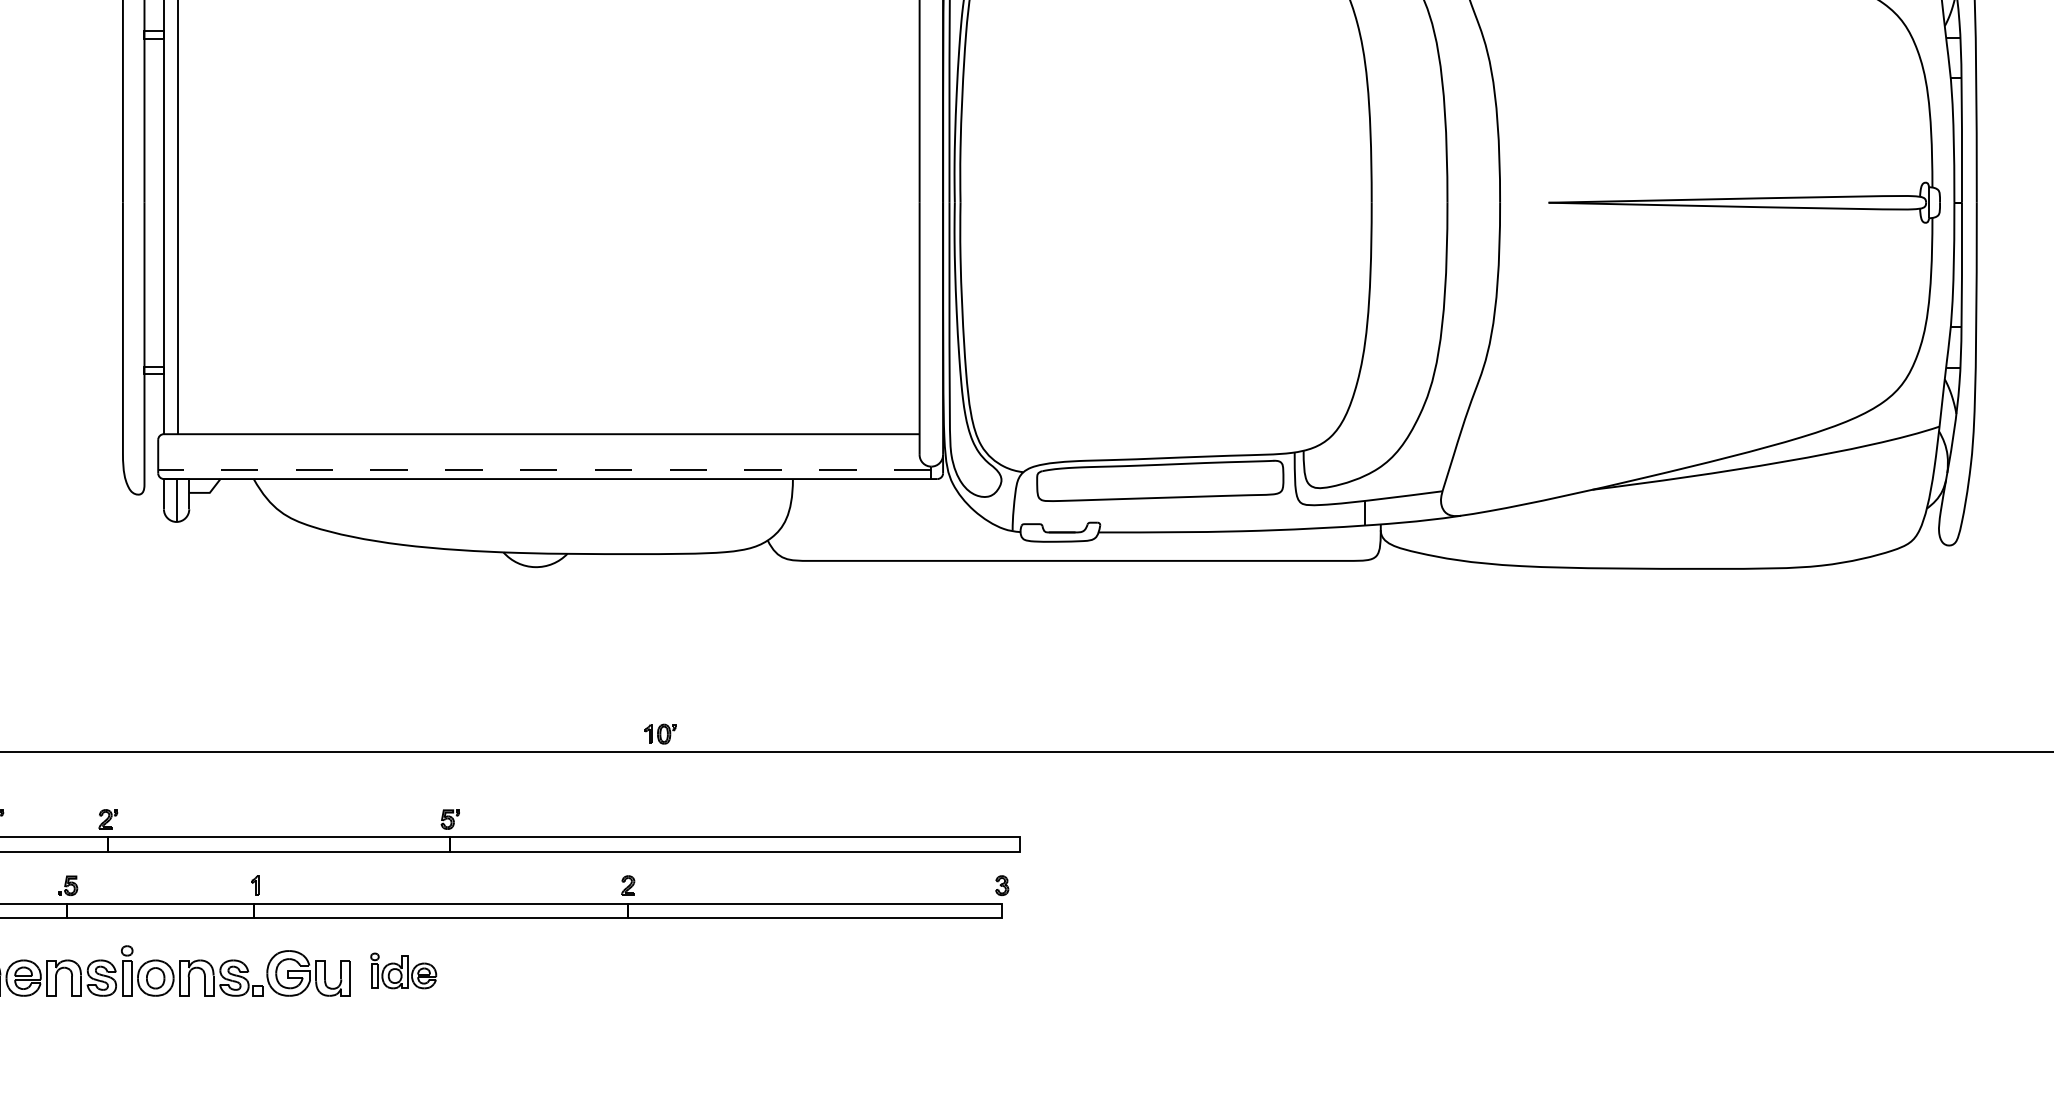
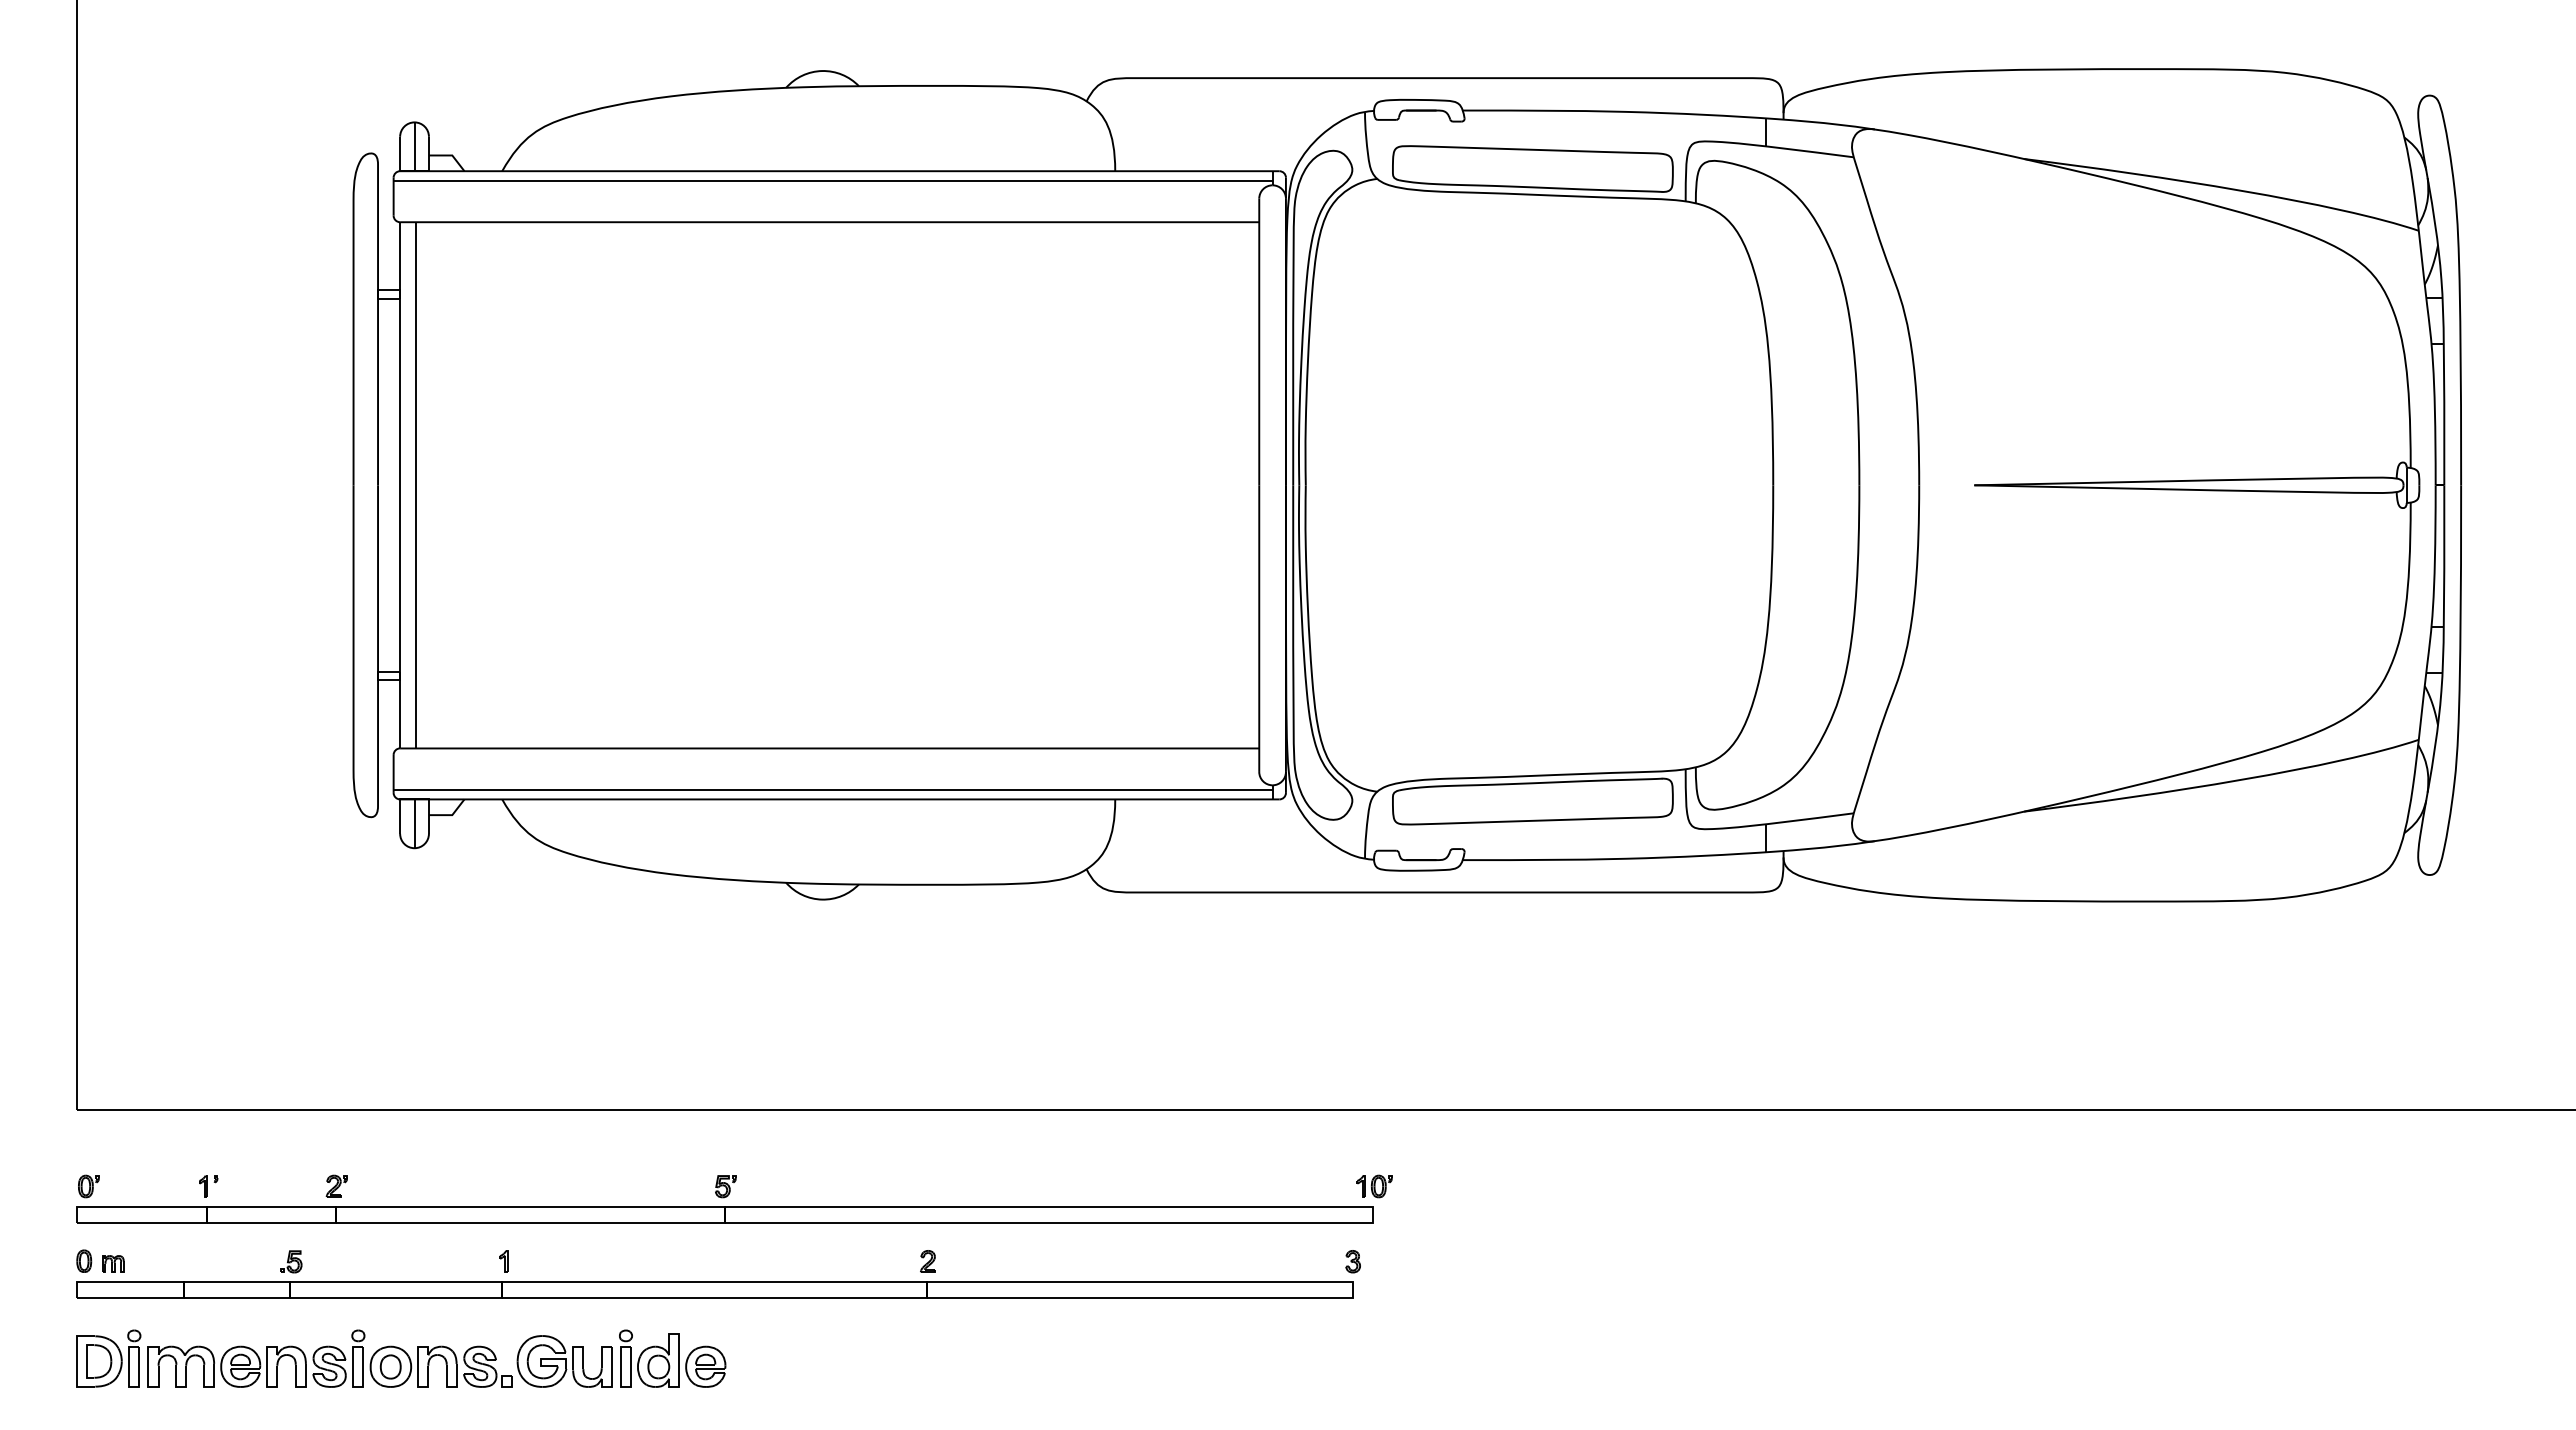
line: (544, 470) -> (832, 789), dashed -> solid
part: (660, 734) -> (1374, 1186), moved
part: (403, 970) -> (672, 1358), size x1.43

